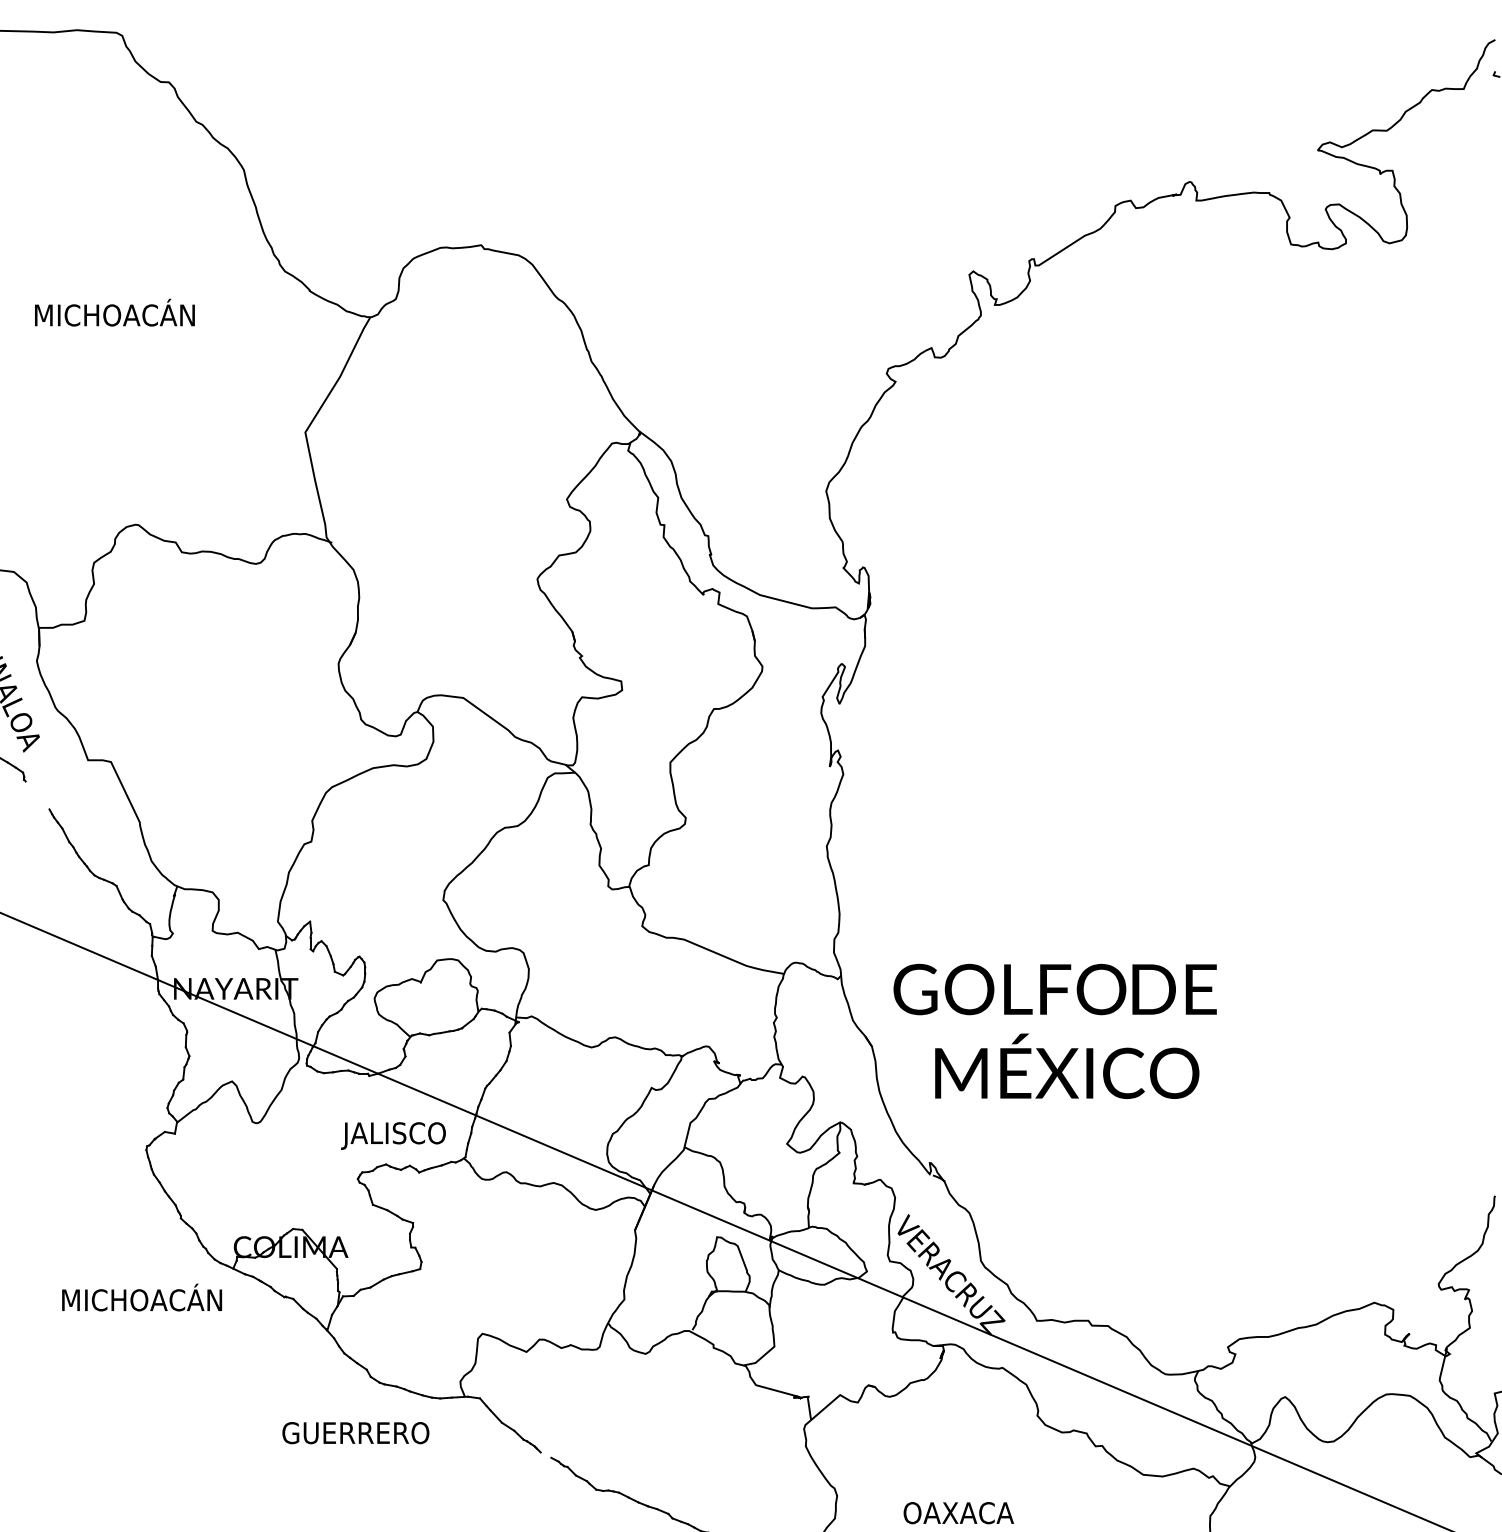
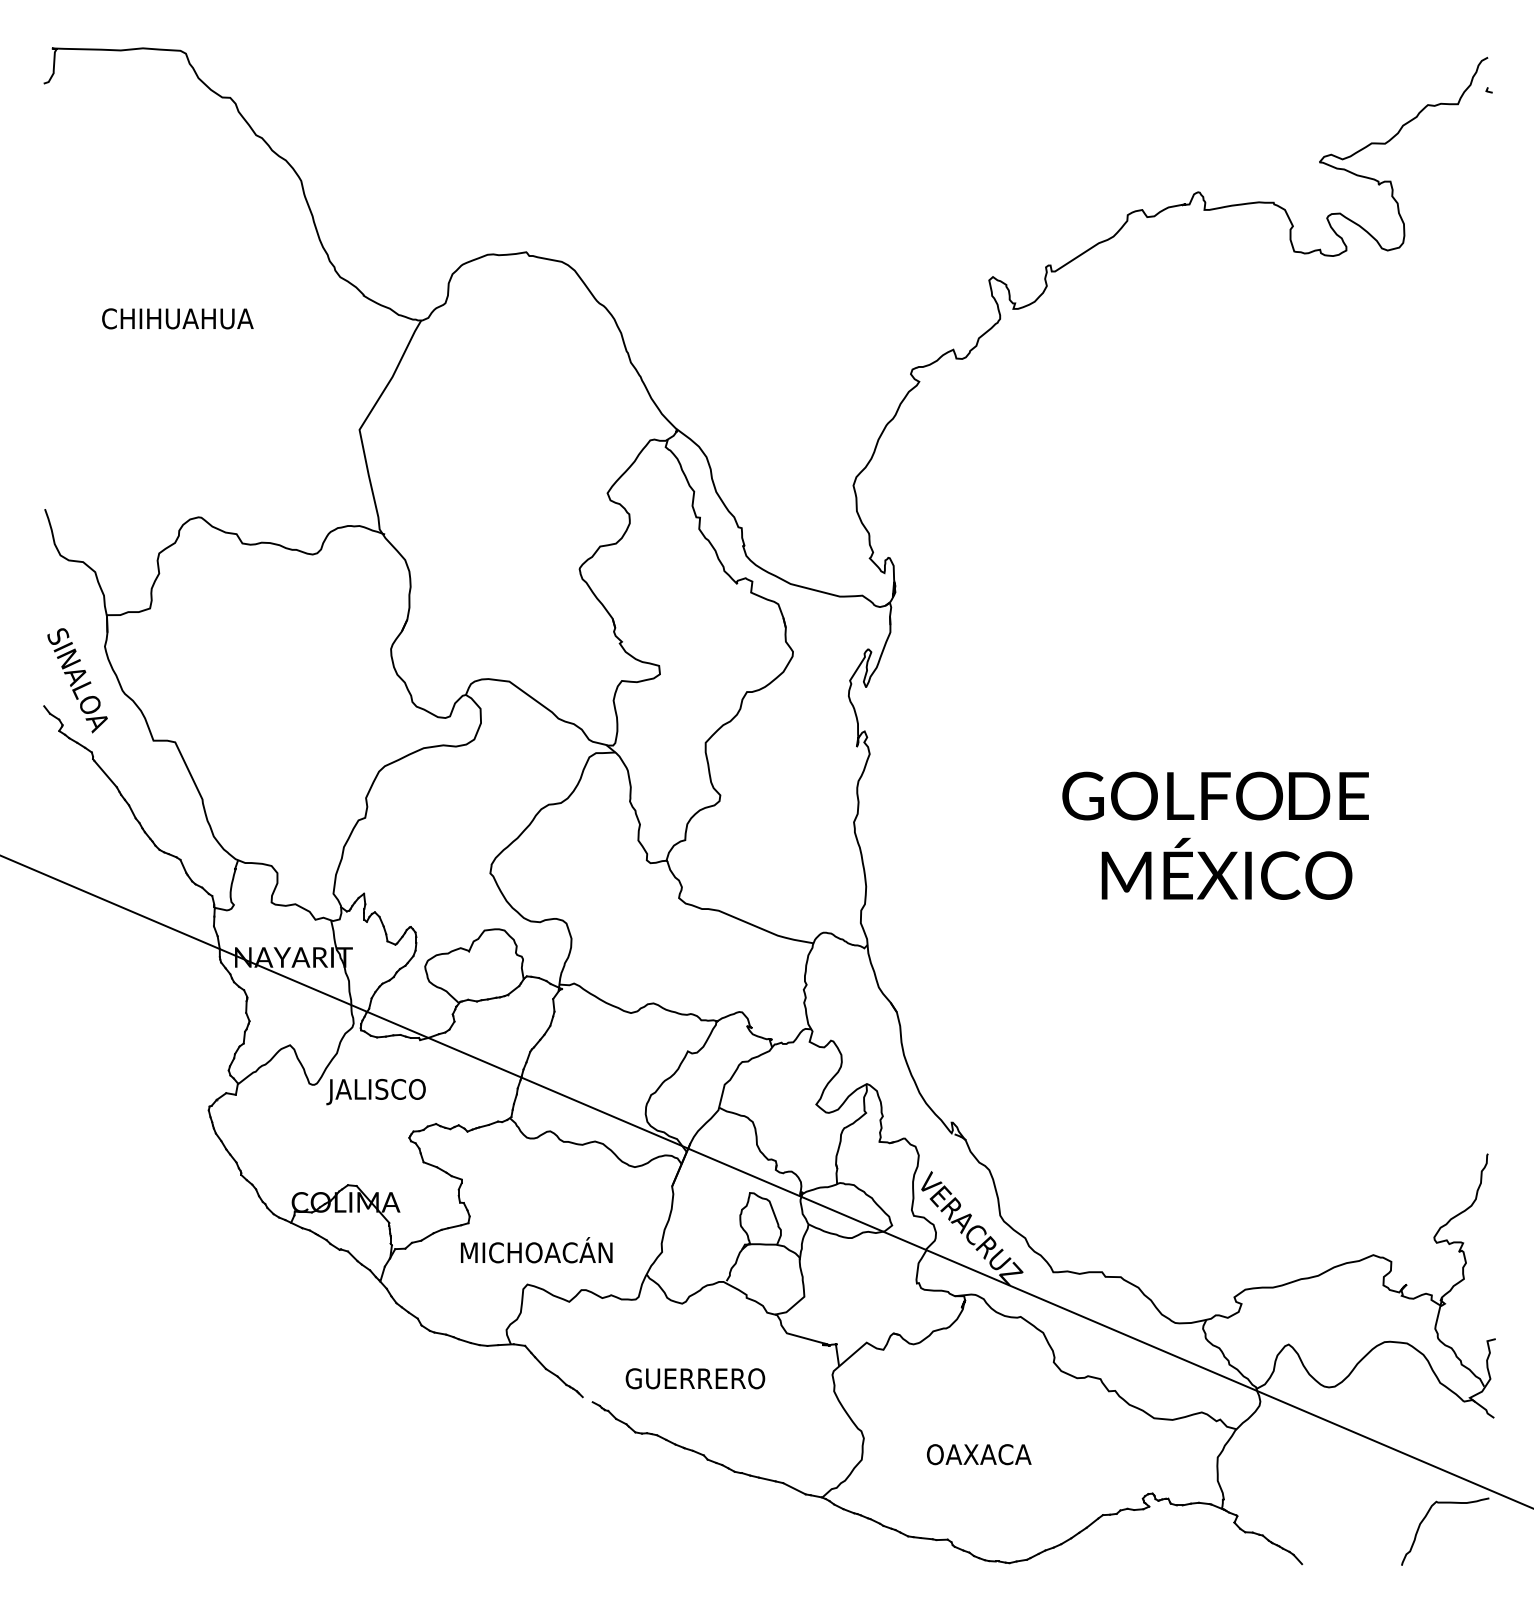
text: (114, 312) -> (178, 316), MICHOACÁN -> CHIHUAHUA
line: (37, 794) -> (105, 773), added
text: (1055, 1031) -> (1215, 835), moved
text: (392, 1136) -> (375, 1092), moved
text: (141, 1297) -> (536, 1250), moved
text: (355, 1432) -> (695, 1378), moved

